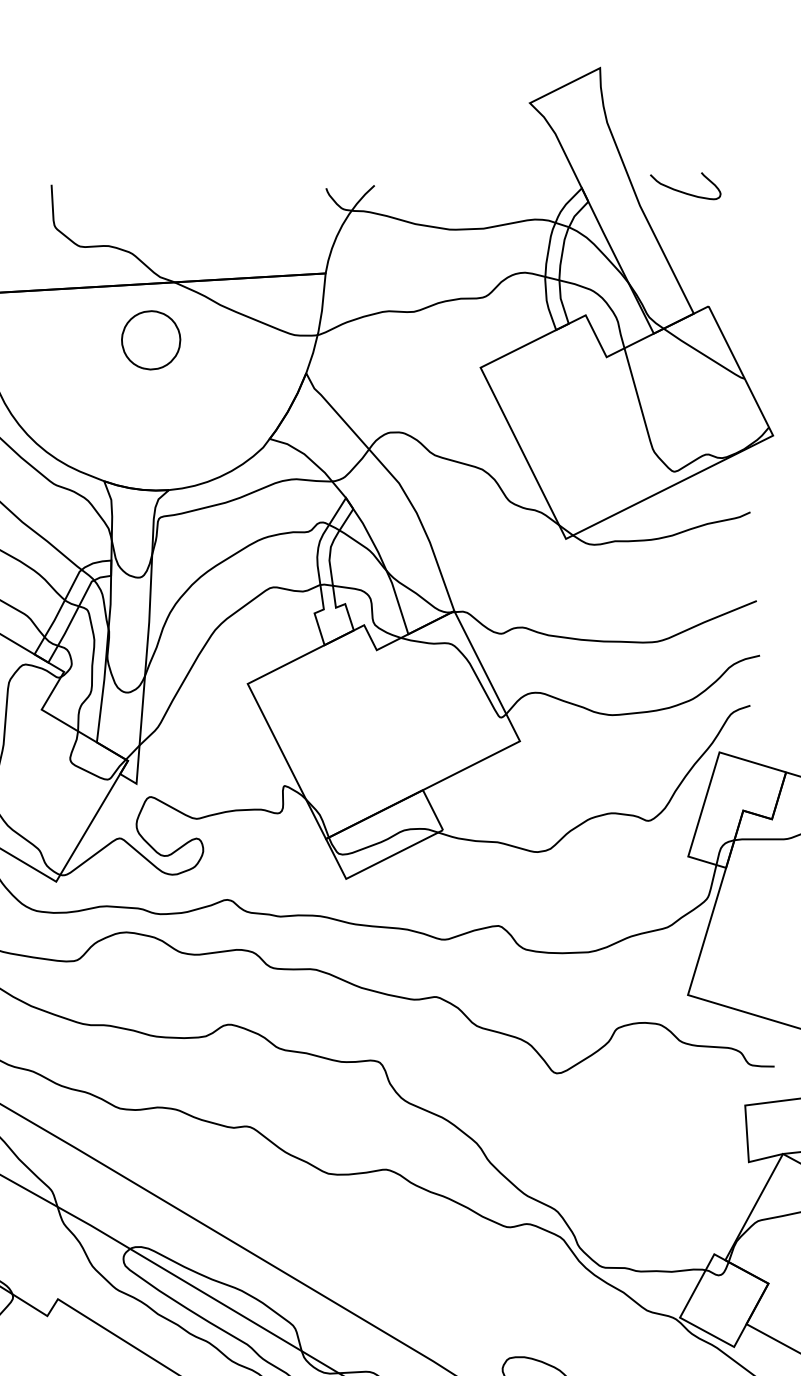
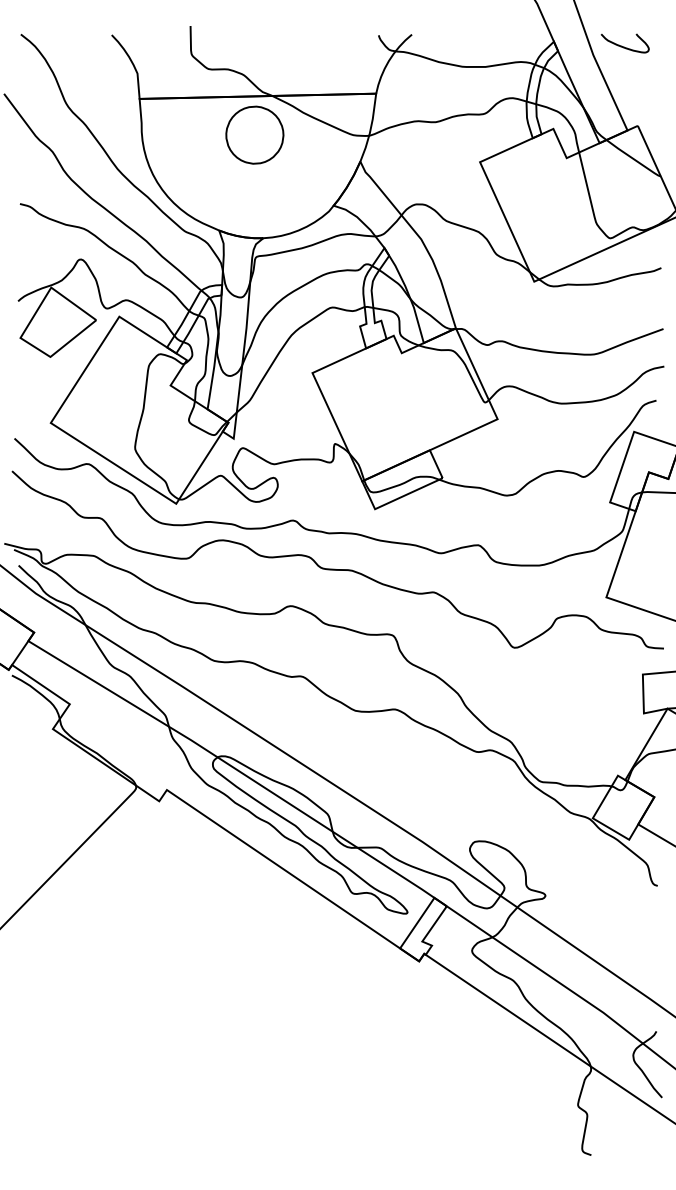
part: (150, 339) -> (254, 134), size x1.43

